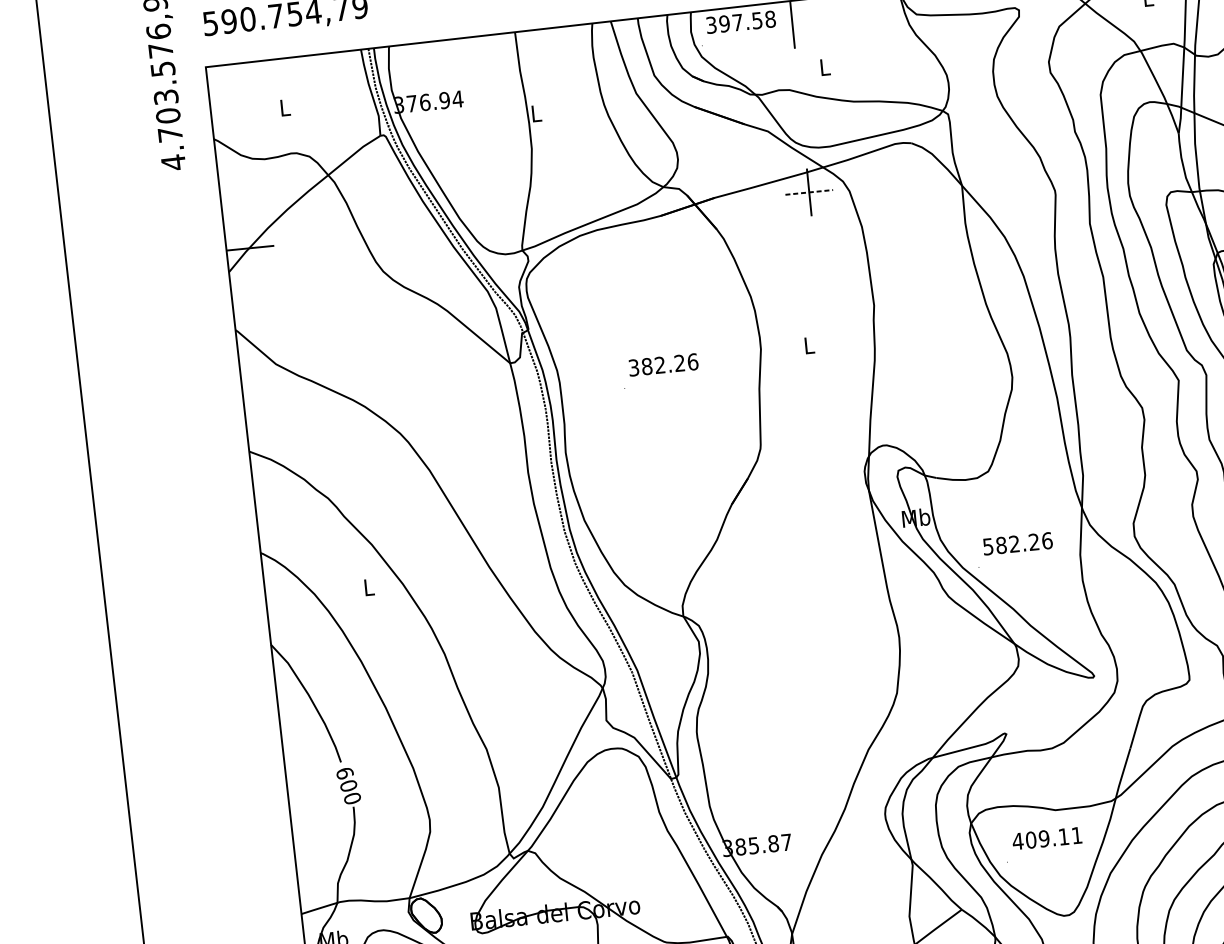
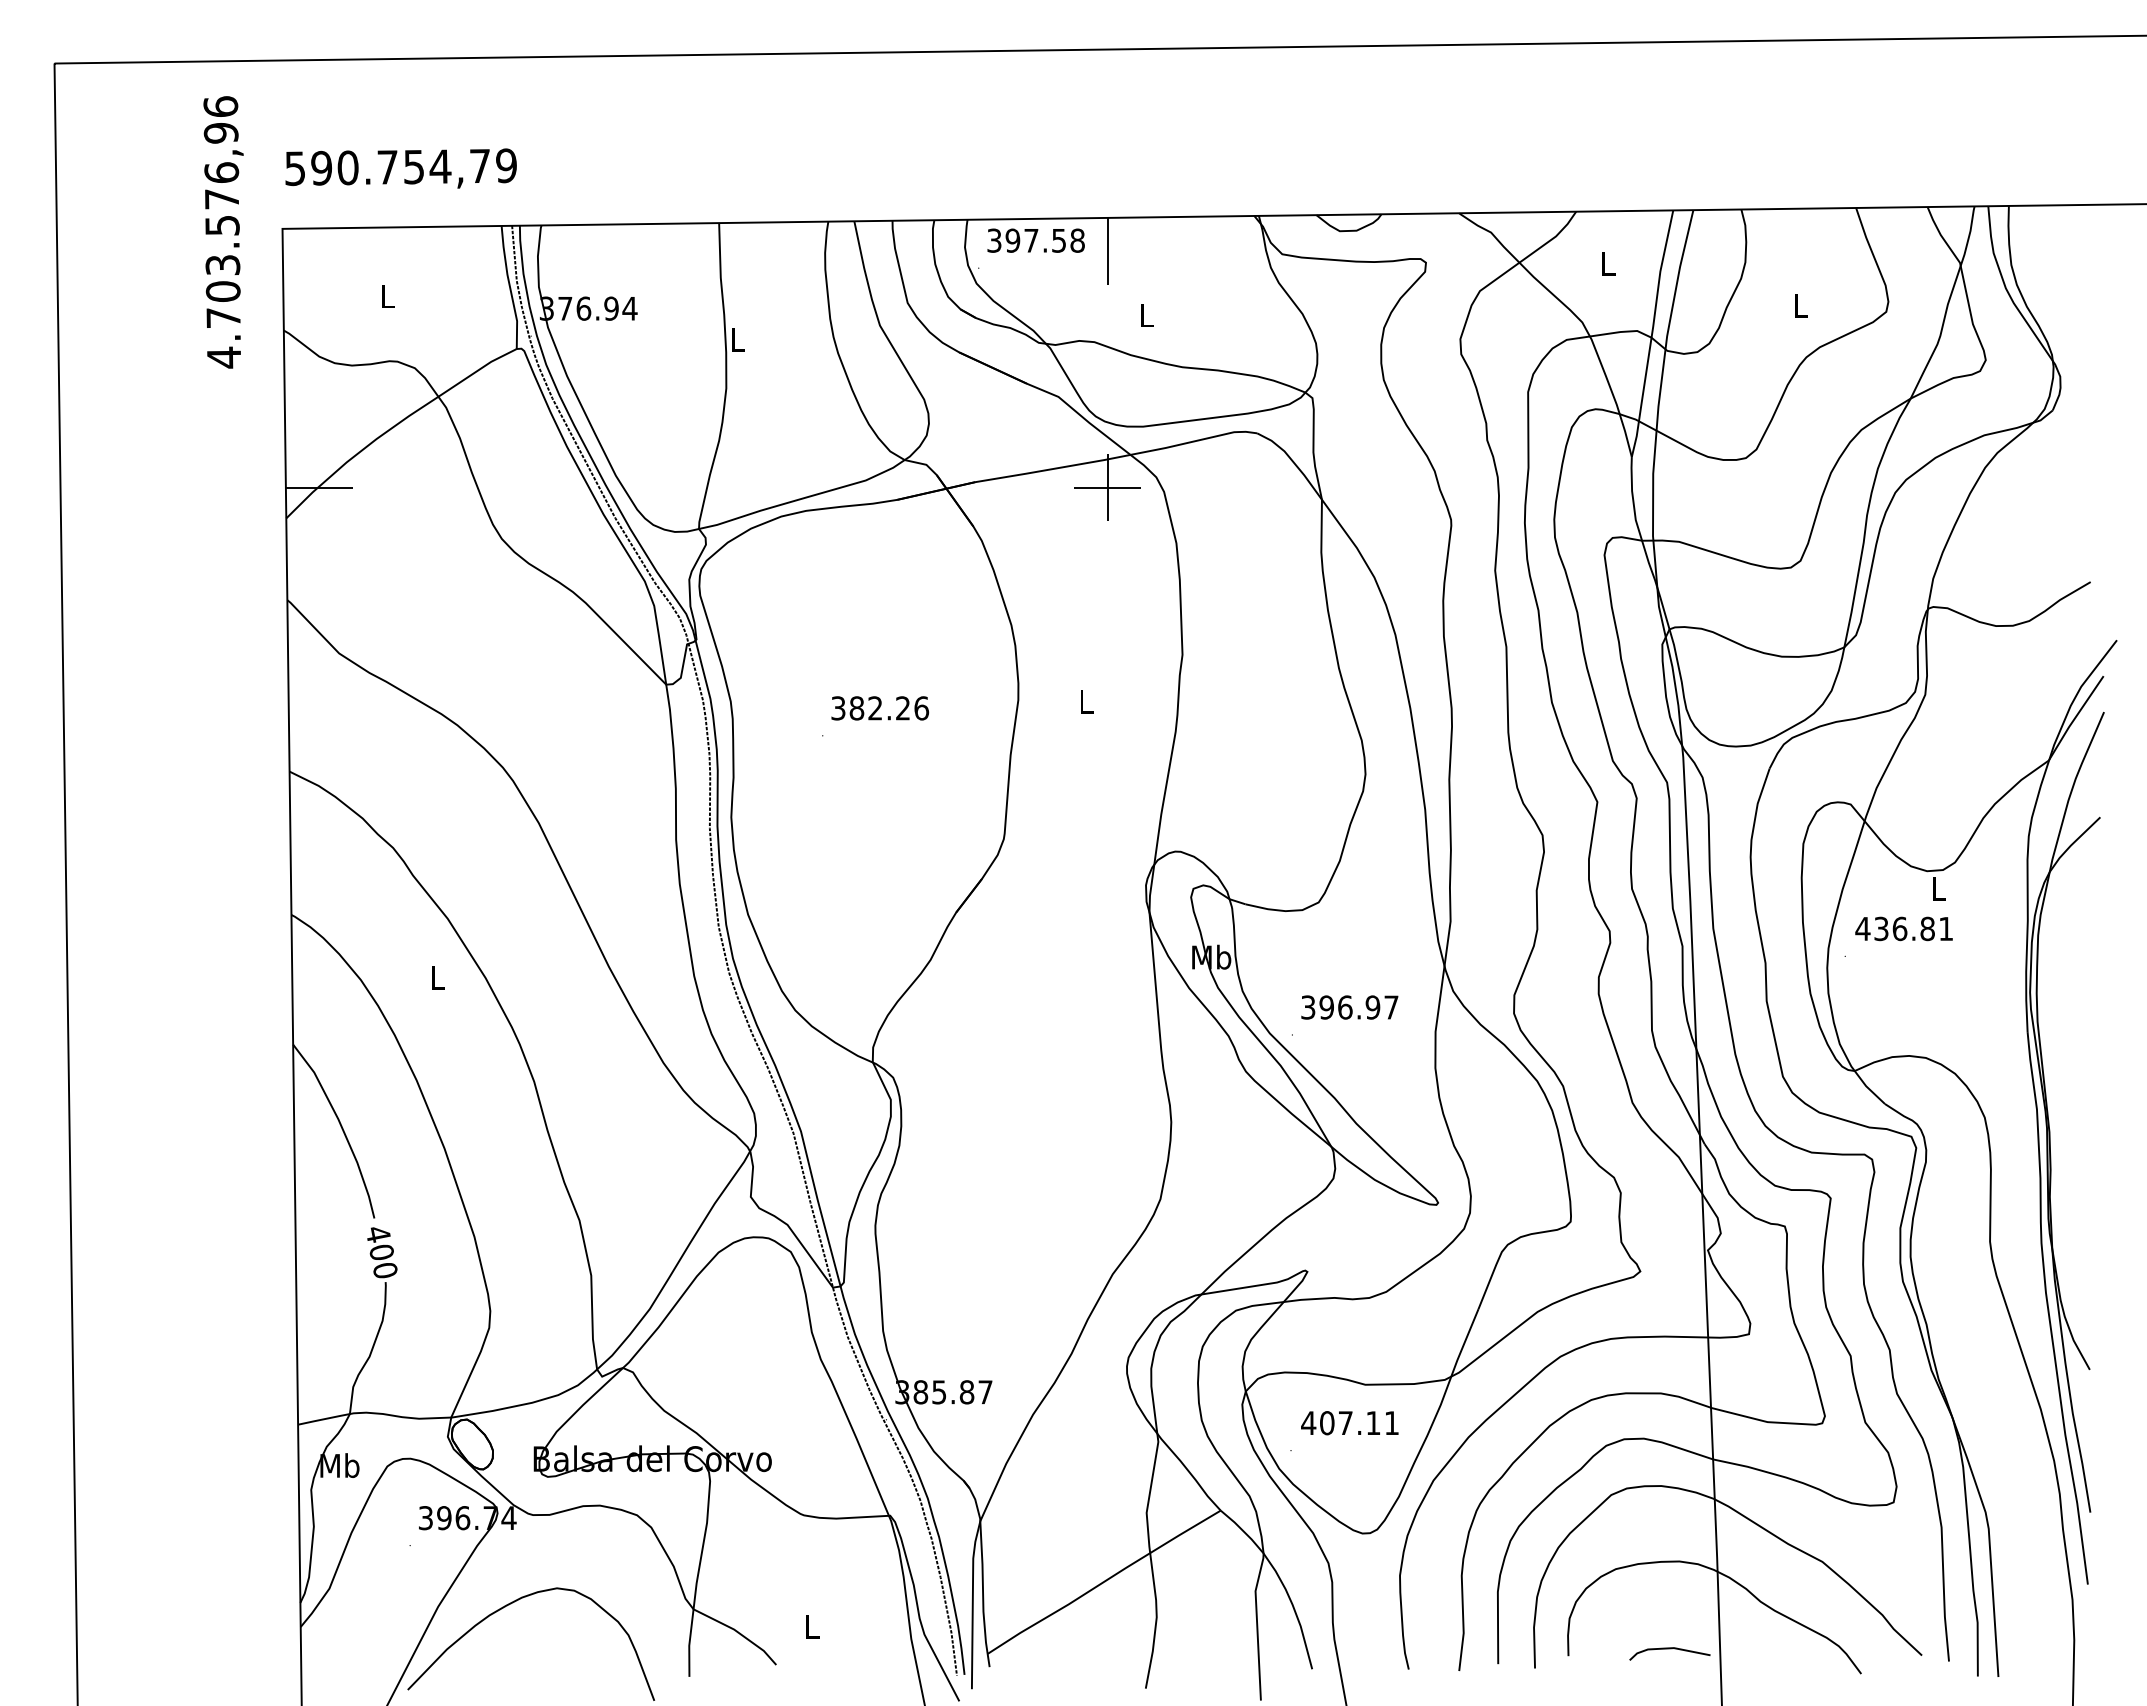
line: (809, 192) -> (1107, 487), dashed -> solid
text: (1018, 543) -> (1350, 1007), 582.26 -> 396.97
text: (345, 773) -> (378, 1234), 600 -> 400
text: (1044, 839) -> (1345, 1423), 409.11 -> 407.11

